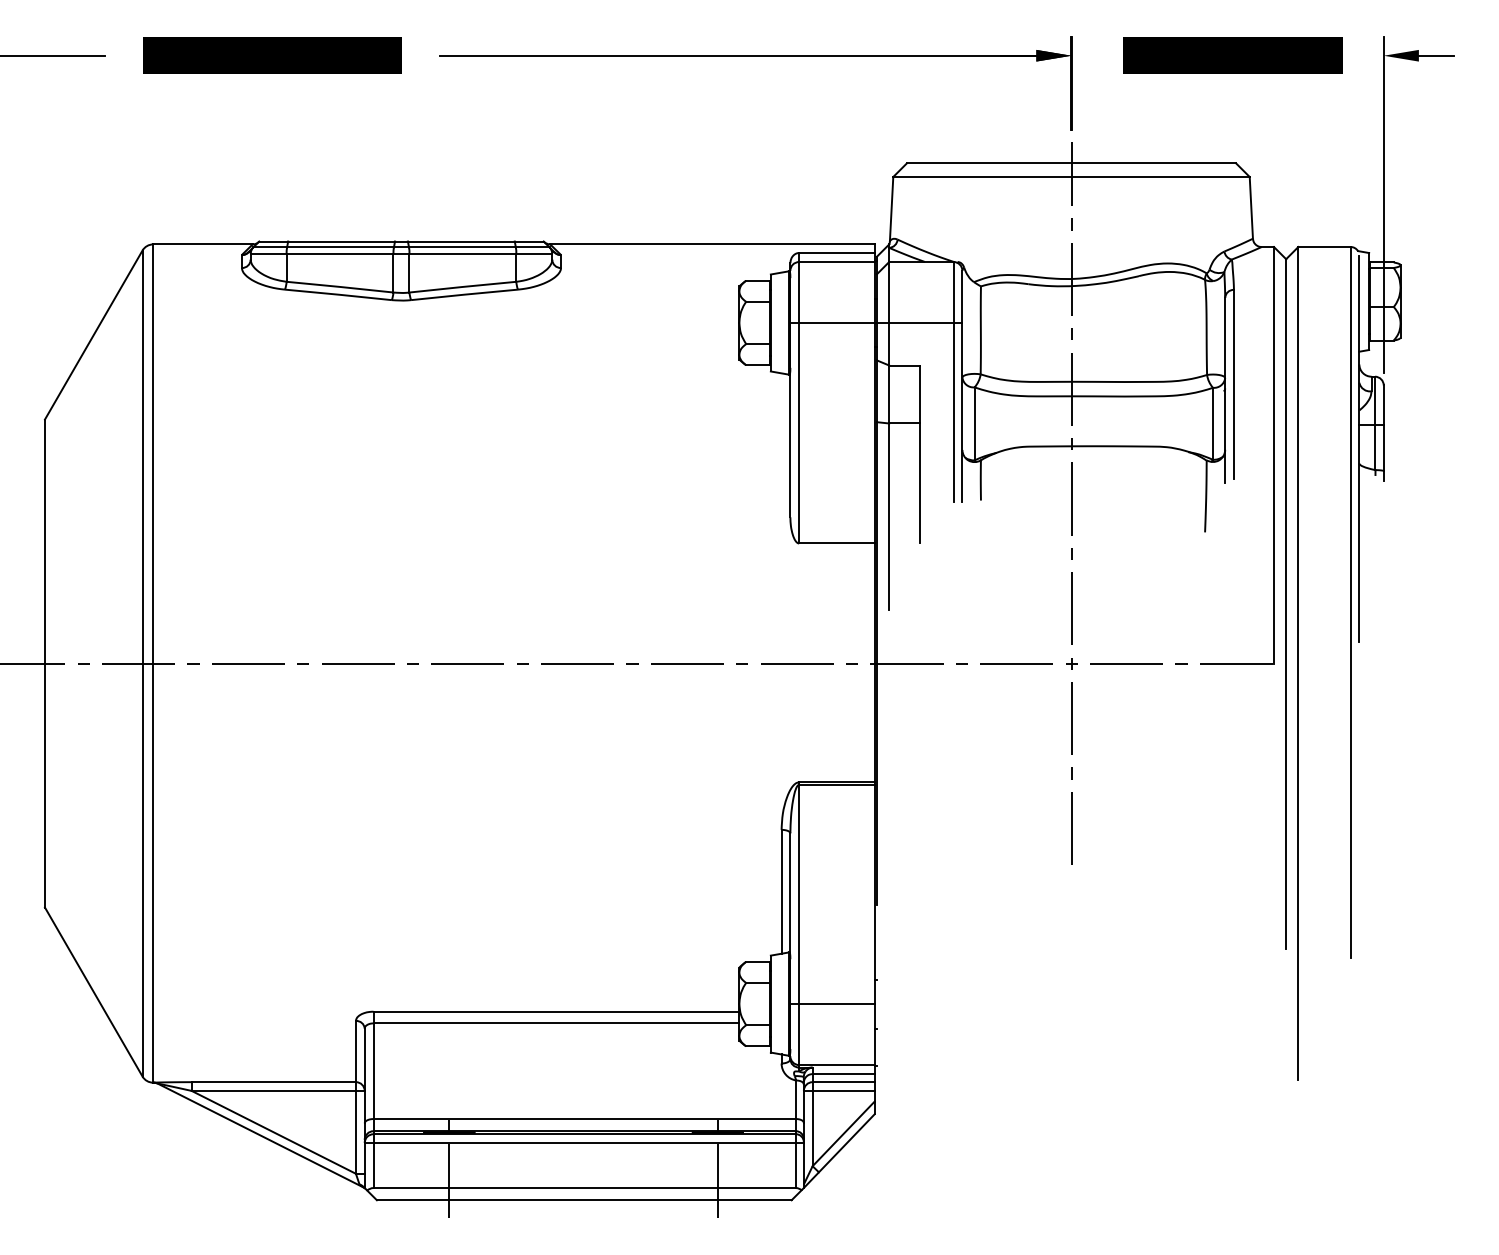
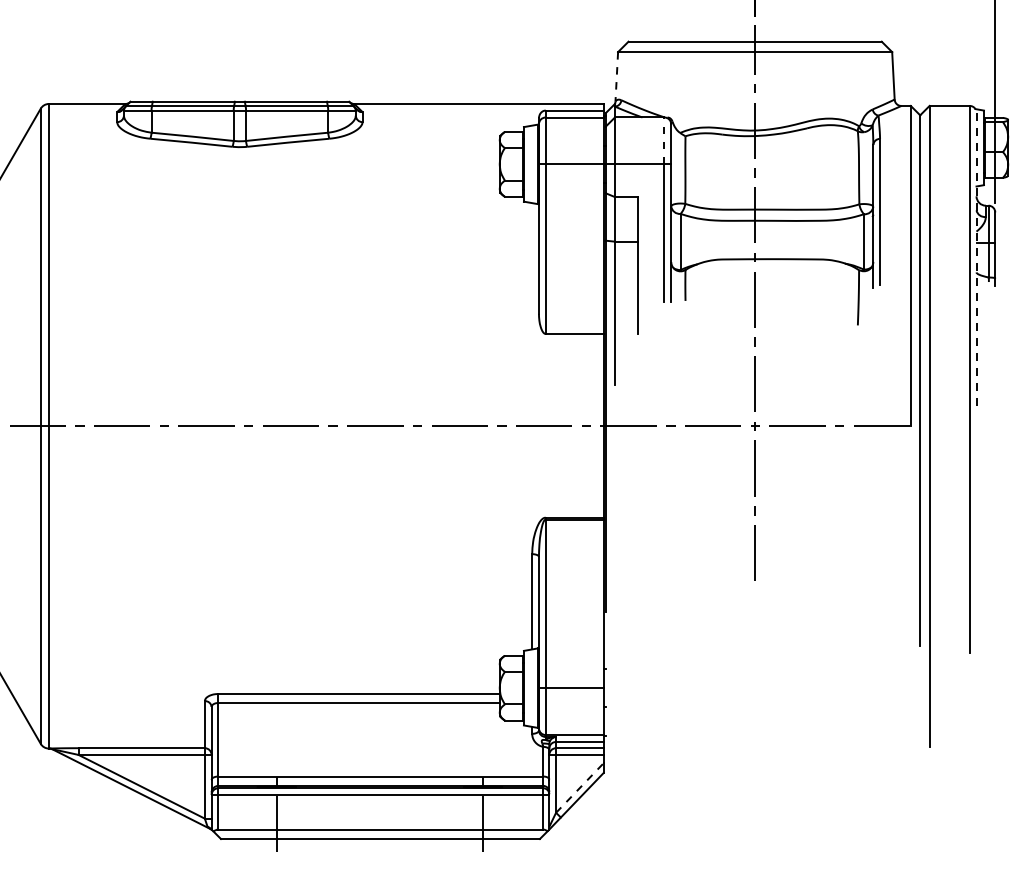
line: (891, 209) -> (616, 77), solid -> dashed
line: (953, 292) -> (664, 140), solid -> dashed
line: (1359, 449) -> (976, 261), solid -> dashed
line: (843, 1133) -> (579, 787), solid -> dashed

